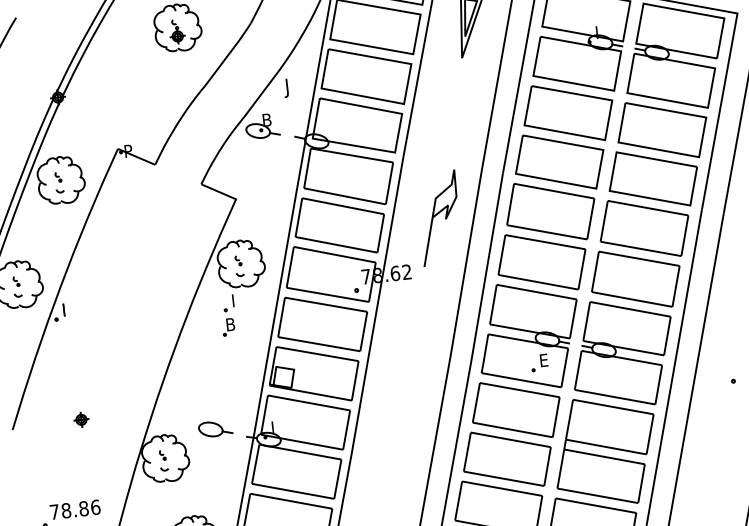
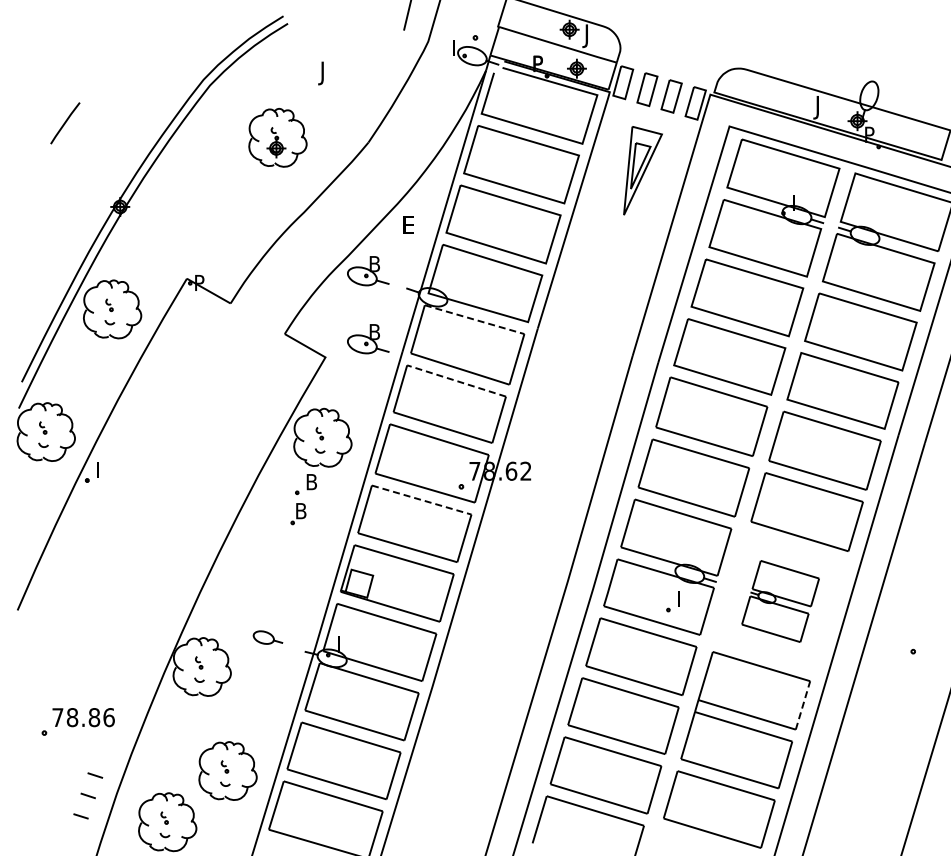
text: (289, 87) -> (406, 227), J -> E
line: (351, 155) -> (474, 319), solid -> dashed
part: (268, 181) -> (368, 339), added
line: (343, 206) -> (456, 381), solid -> dashed
curve: (436, 215) -> (570, 405), removed
text: (236, 300) -> (311, 482), I -> B
line: (325, 305) -> (421, 500), solid -> dashed
part: (622, 353) -> (780, 601), size x0.6
text: (544, 359) -> (683, 598), E -> I
part: (81, 419) -> (103, 607), removed
part: (215, 428) -> (267, 637), size x0.7
line: (650, 433) -> (803, 704), solid -> dashed

